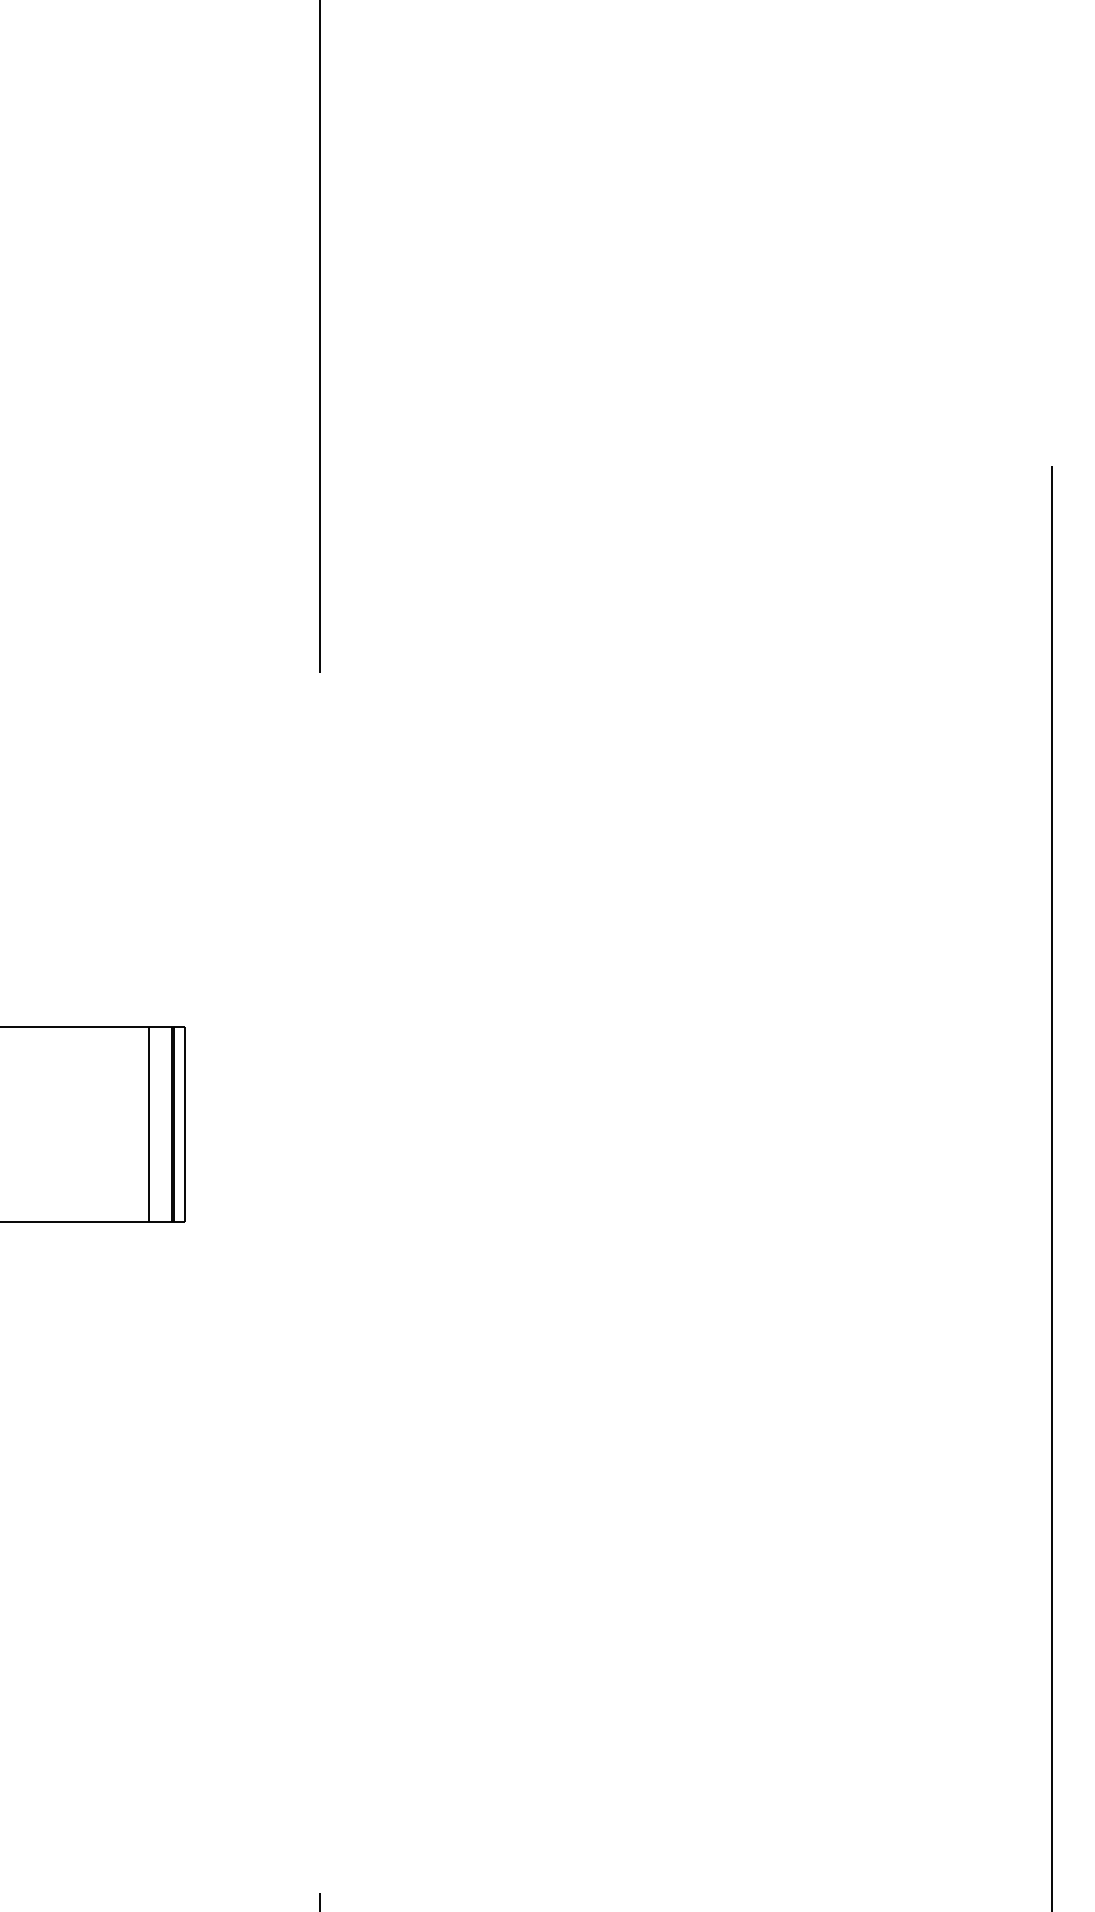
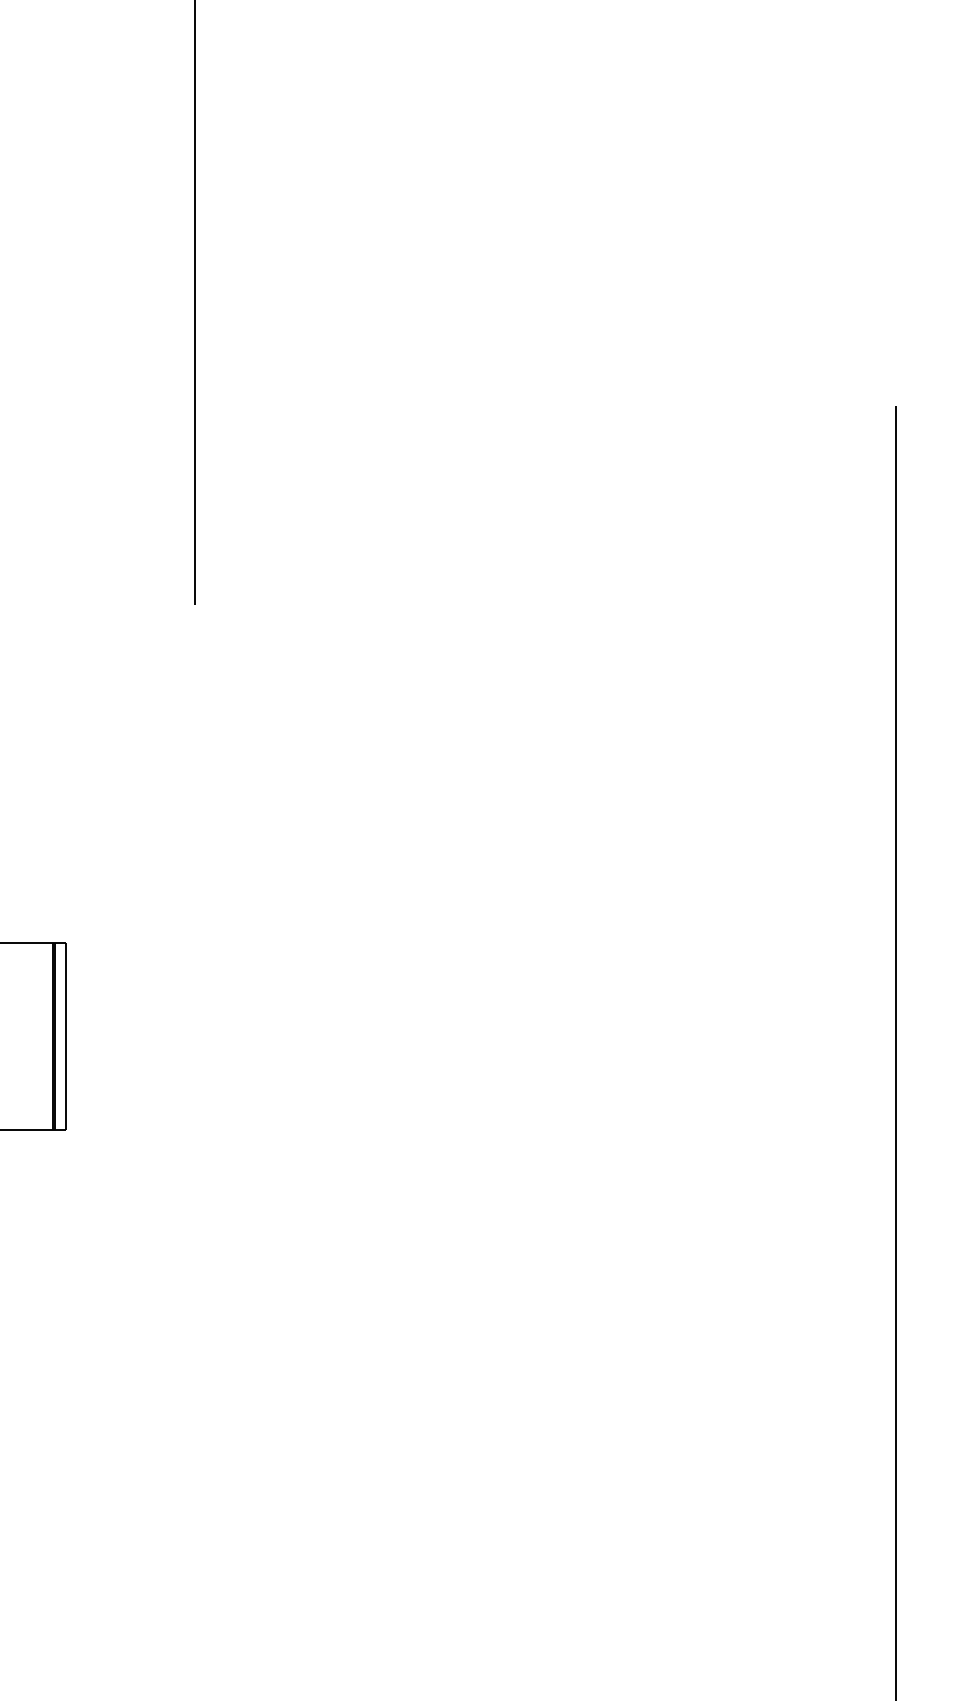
line: (149, 1124) -> (31, 1036), removed

